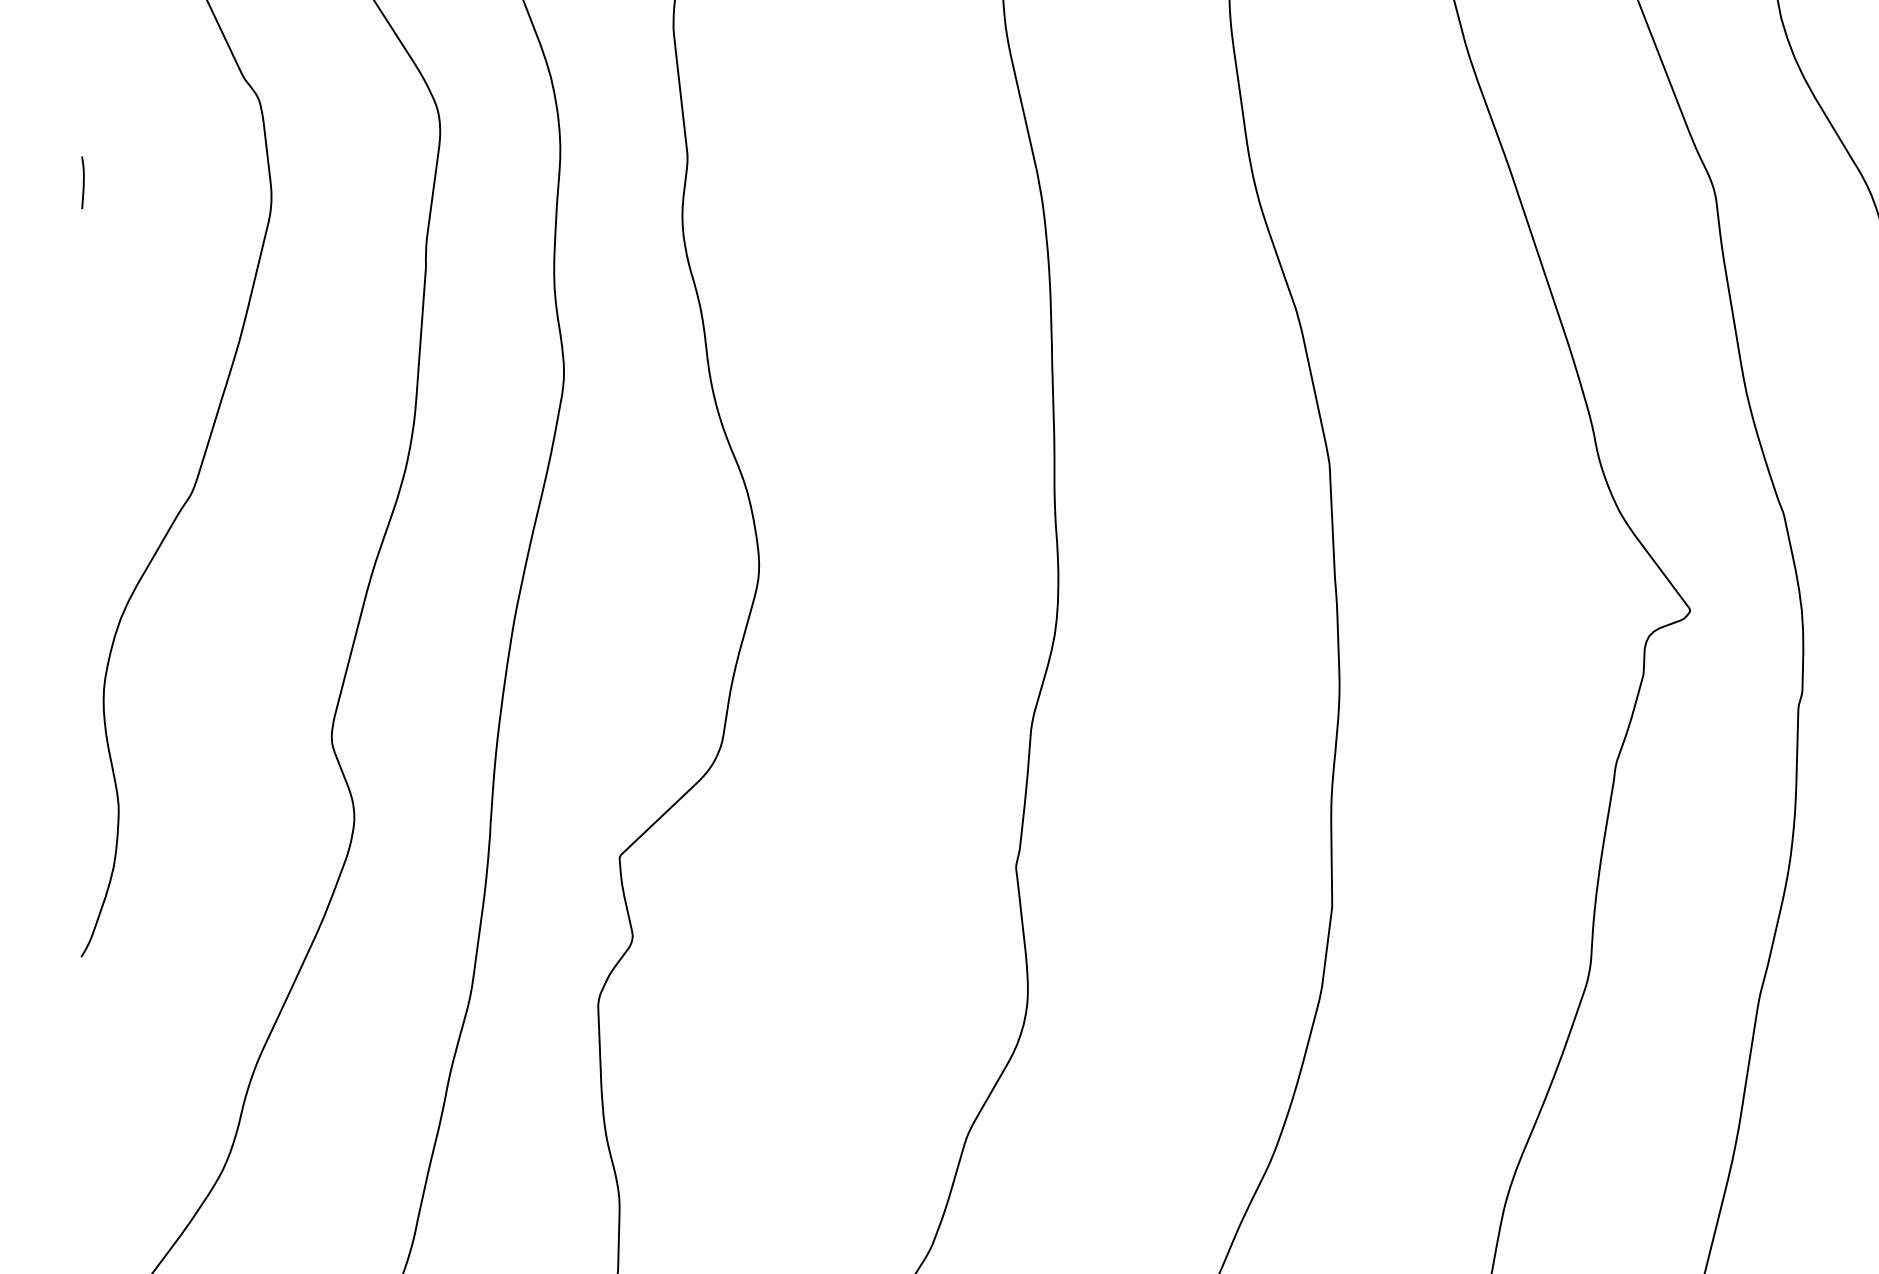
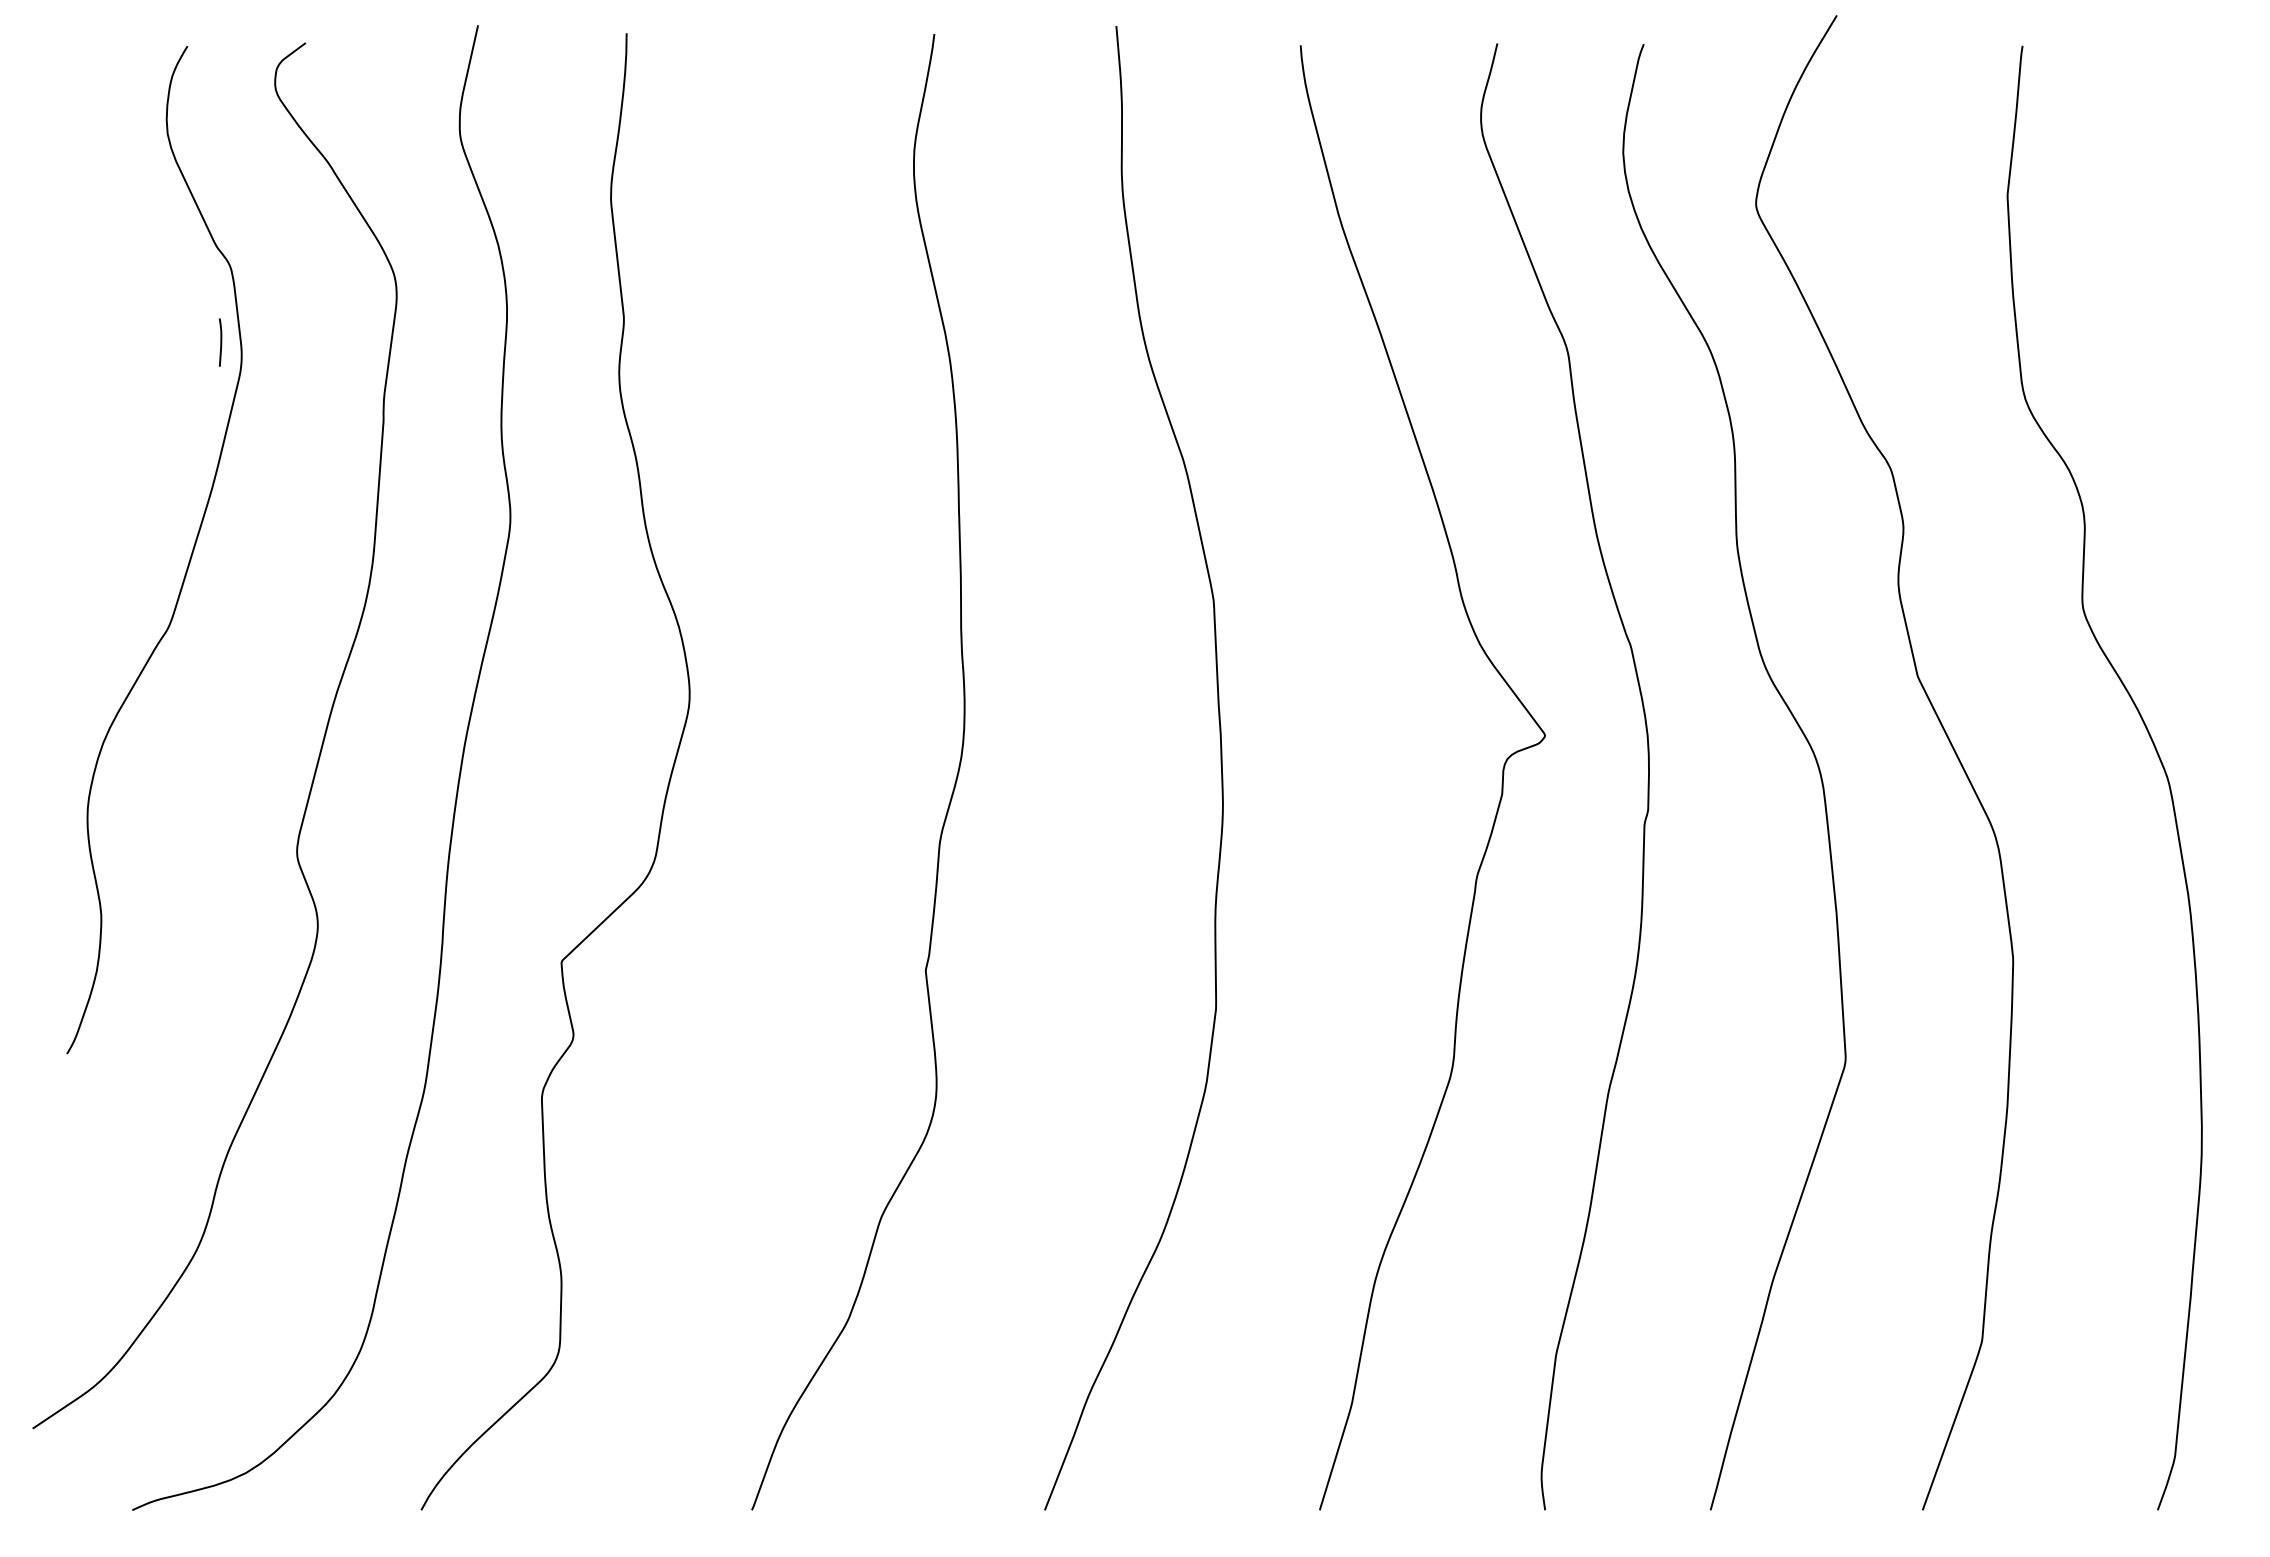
line: (82, 182) -> (220, 342), moved

